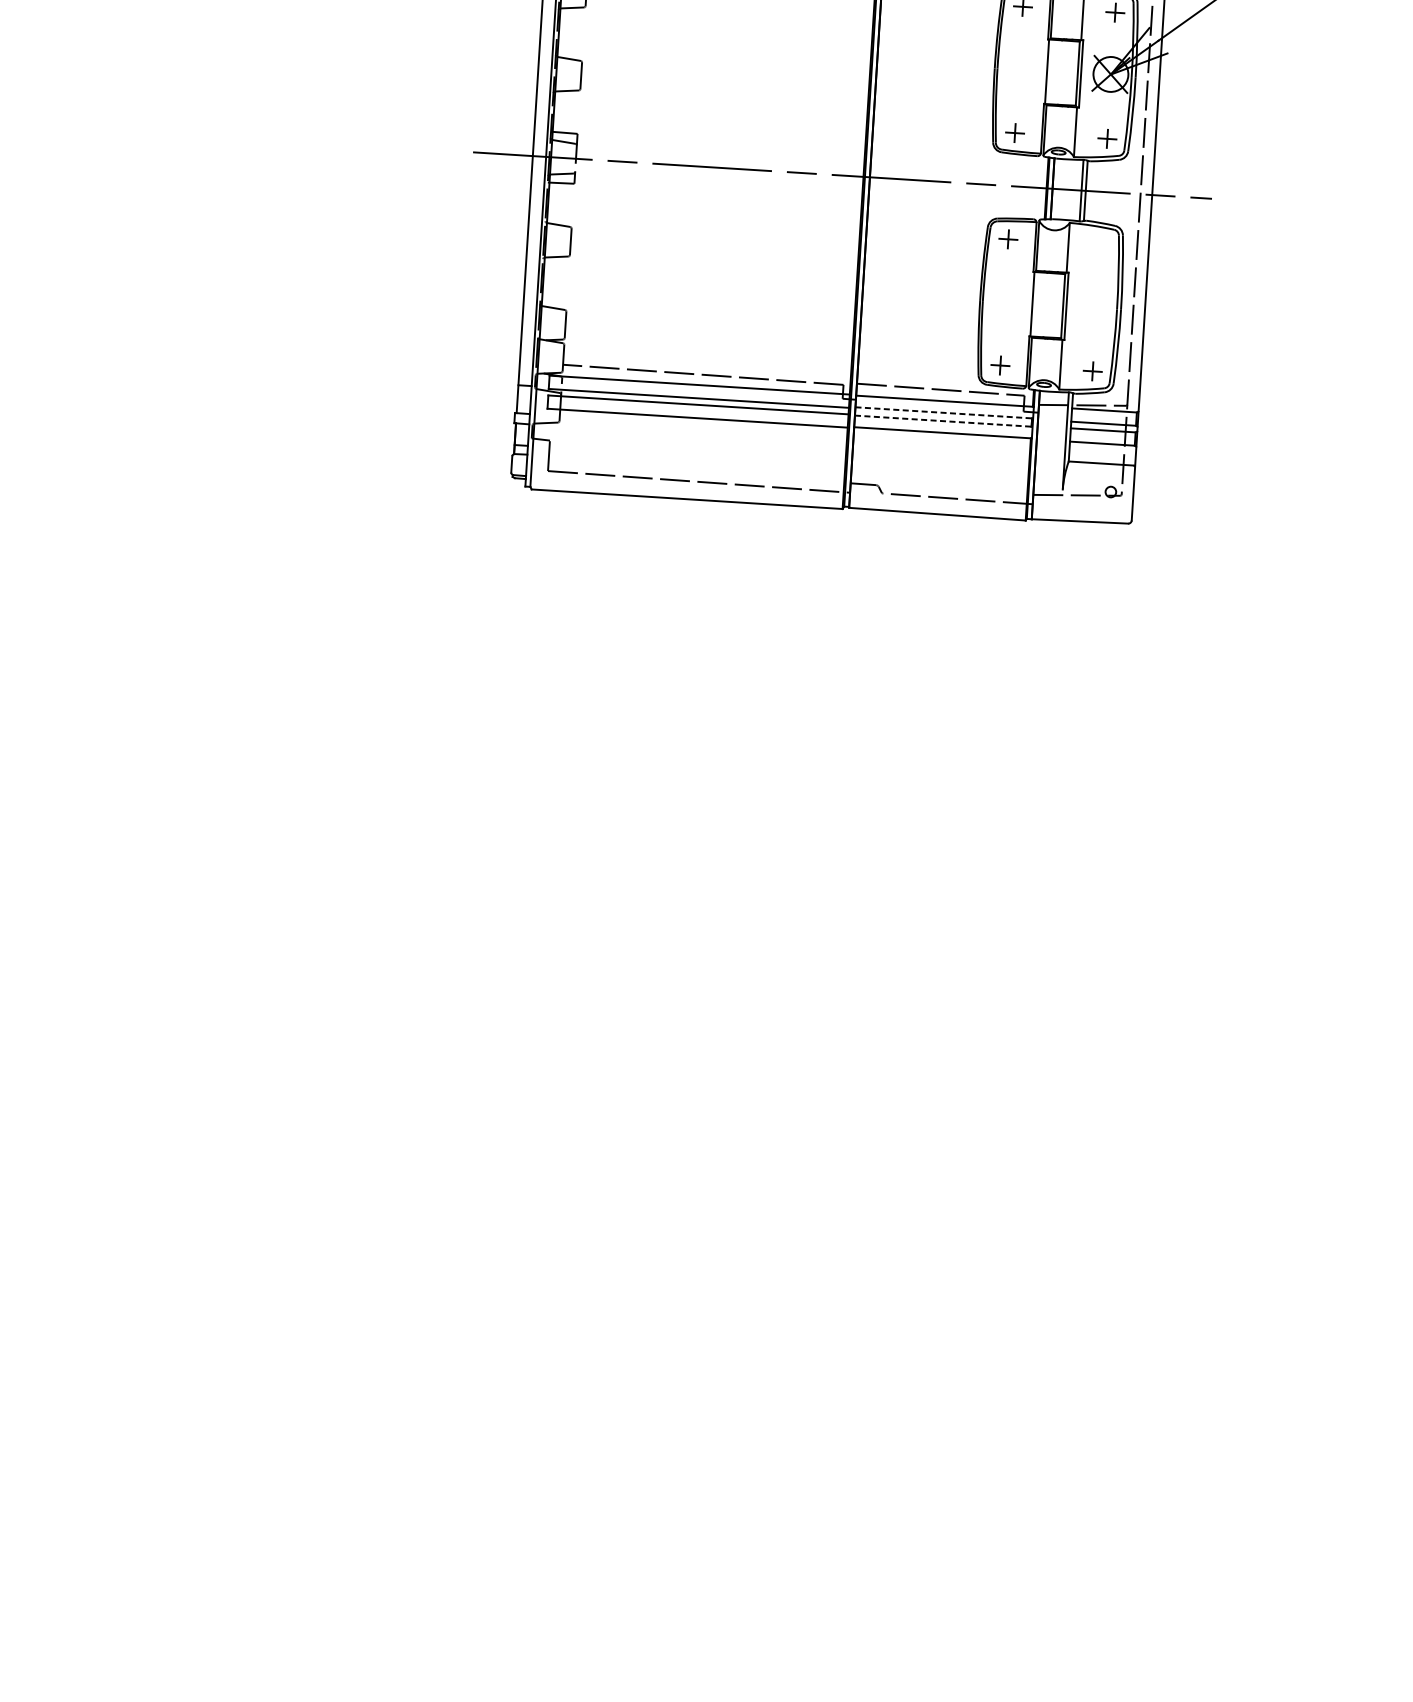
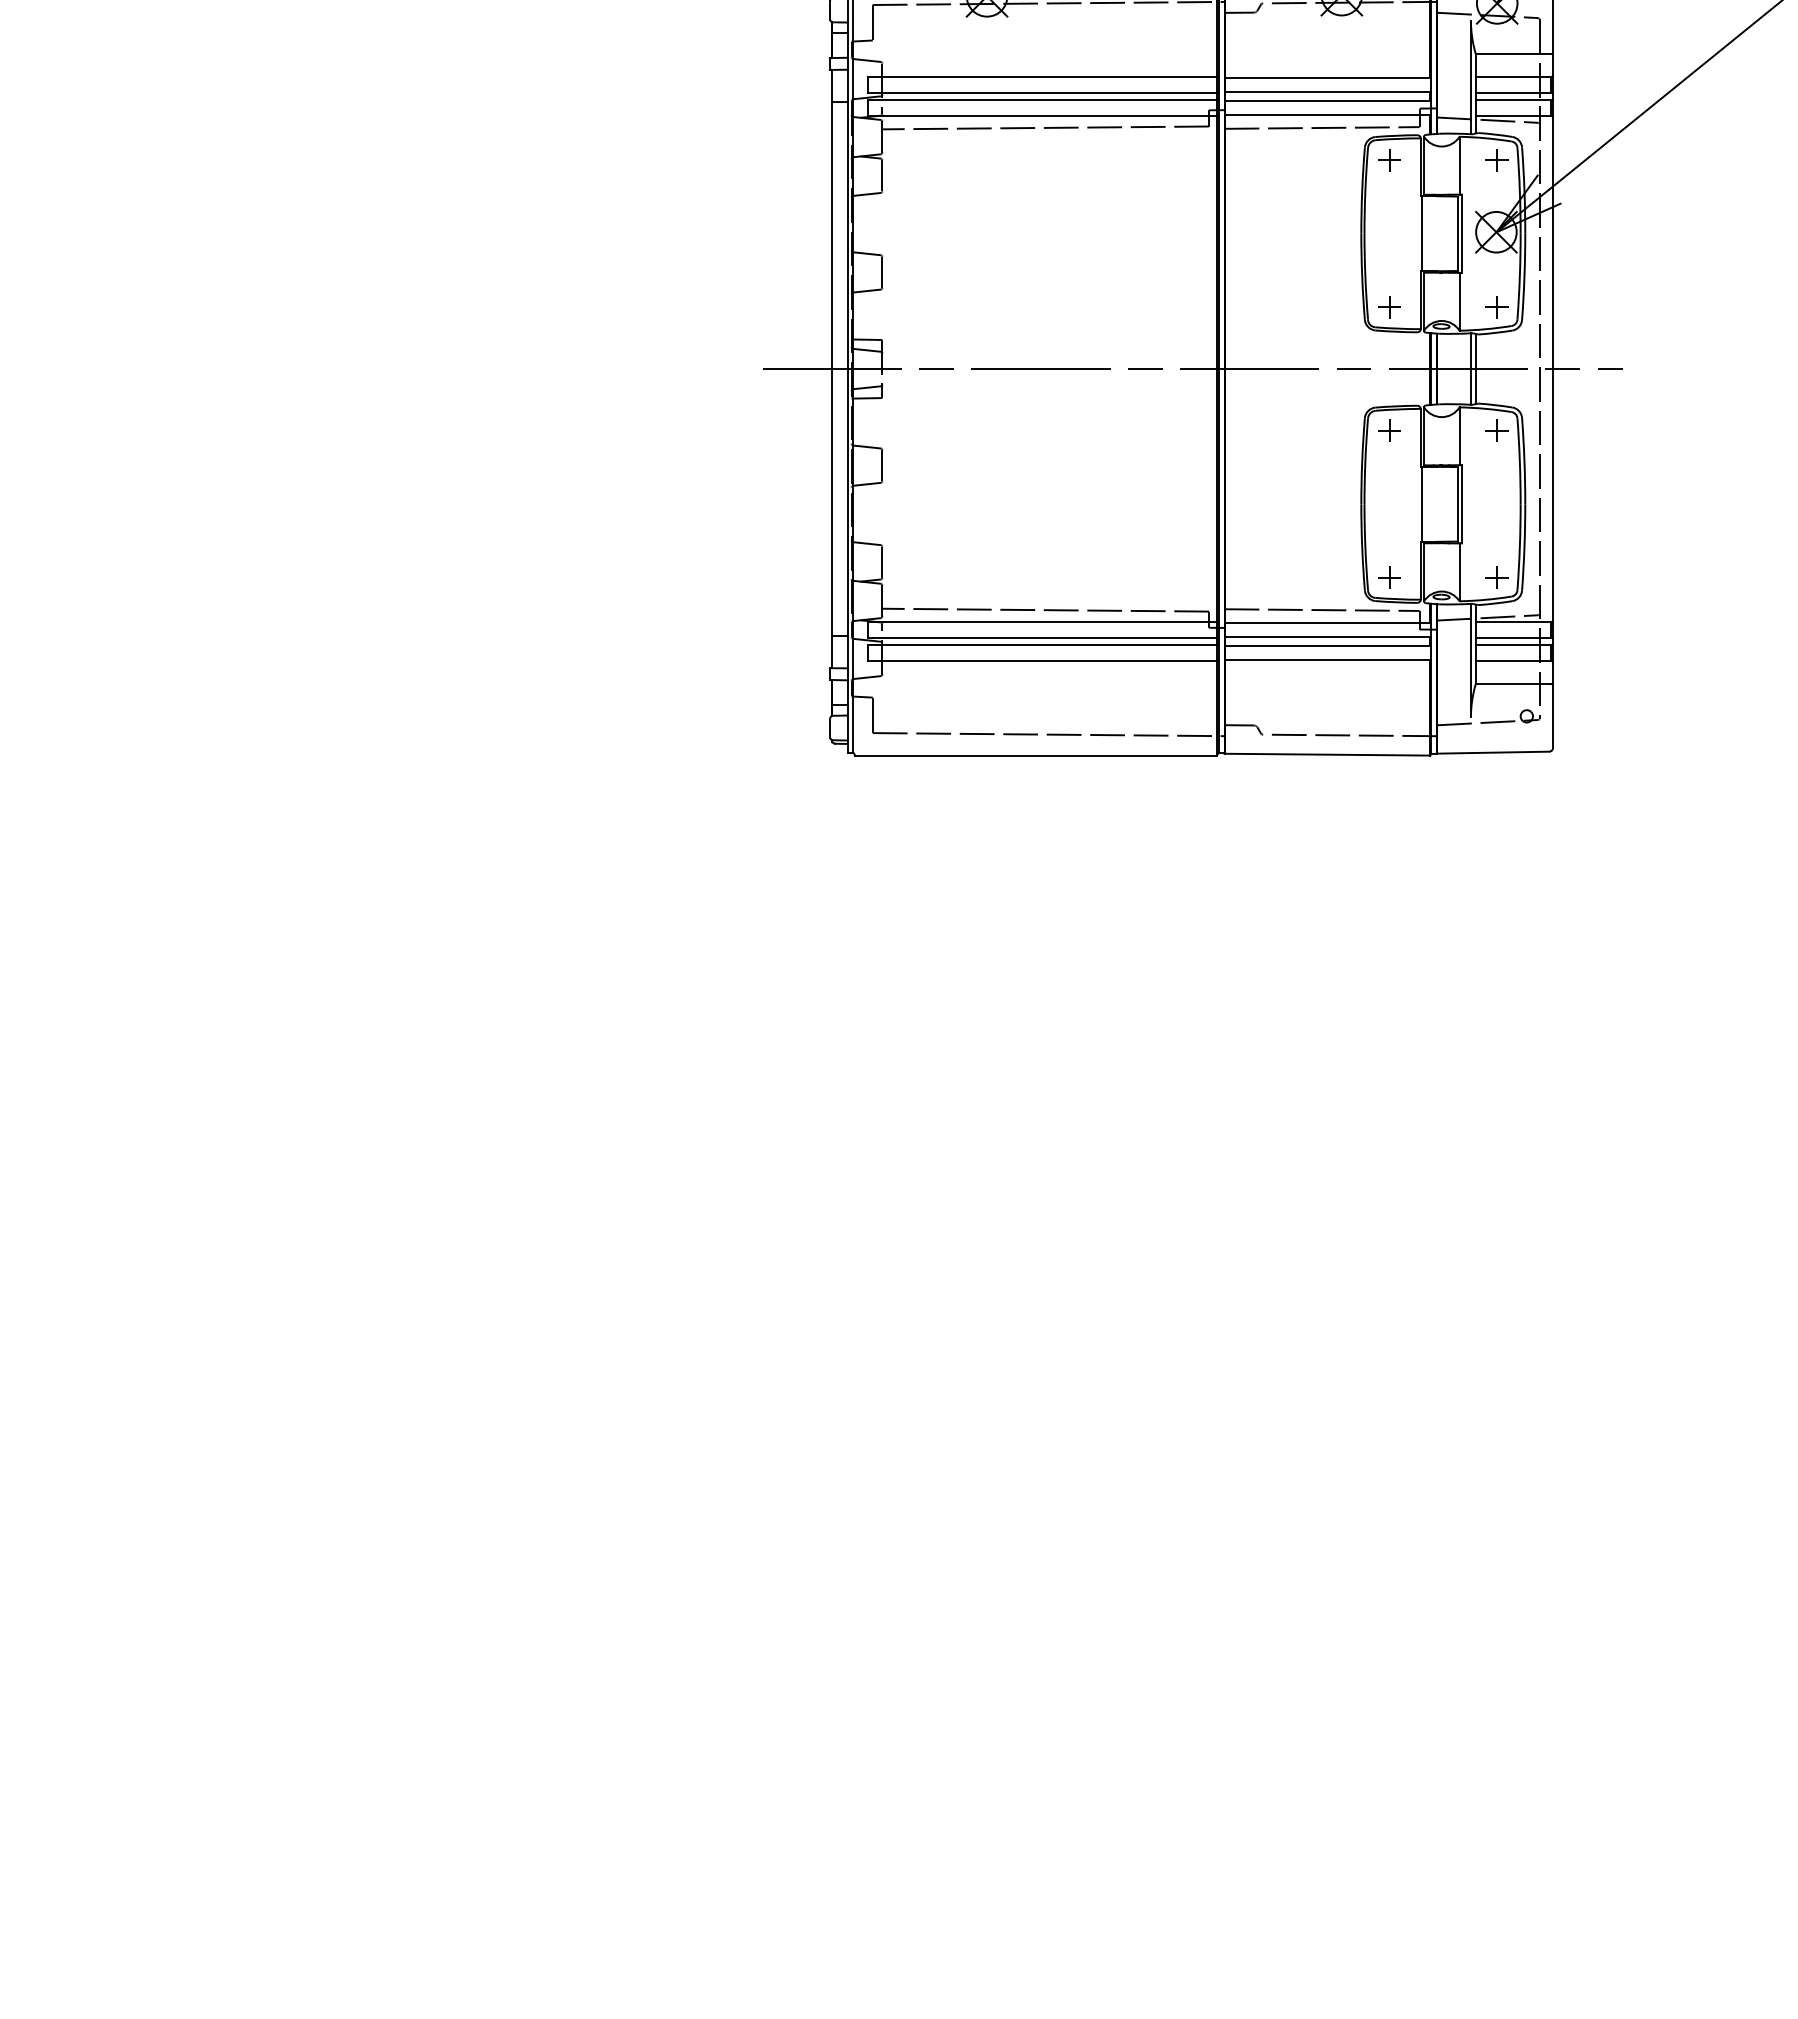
part: (1100, 244) -> (1496, 430), added
line: (944, 412) -> (1328, 636), dashed -> solid
line: (944, 421) -> (1328, 646), dashed -> solid

